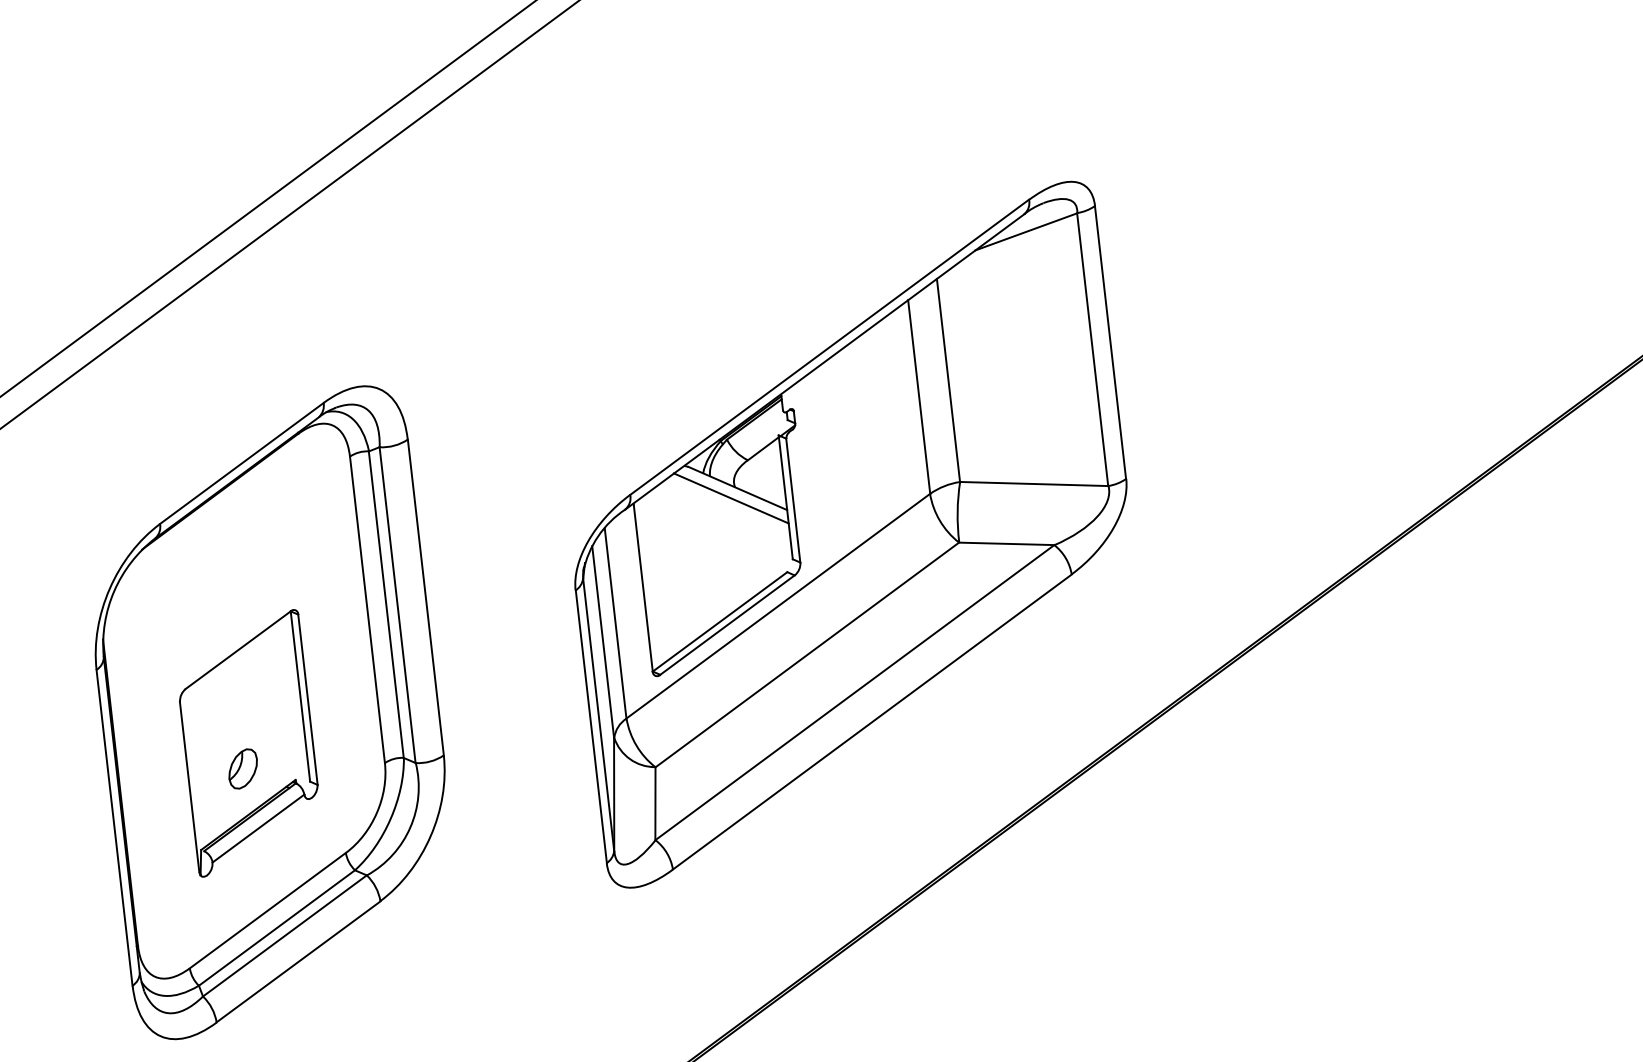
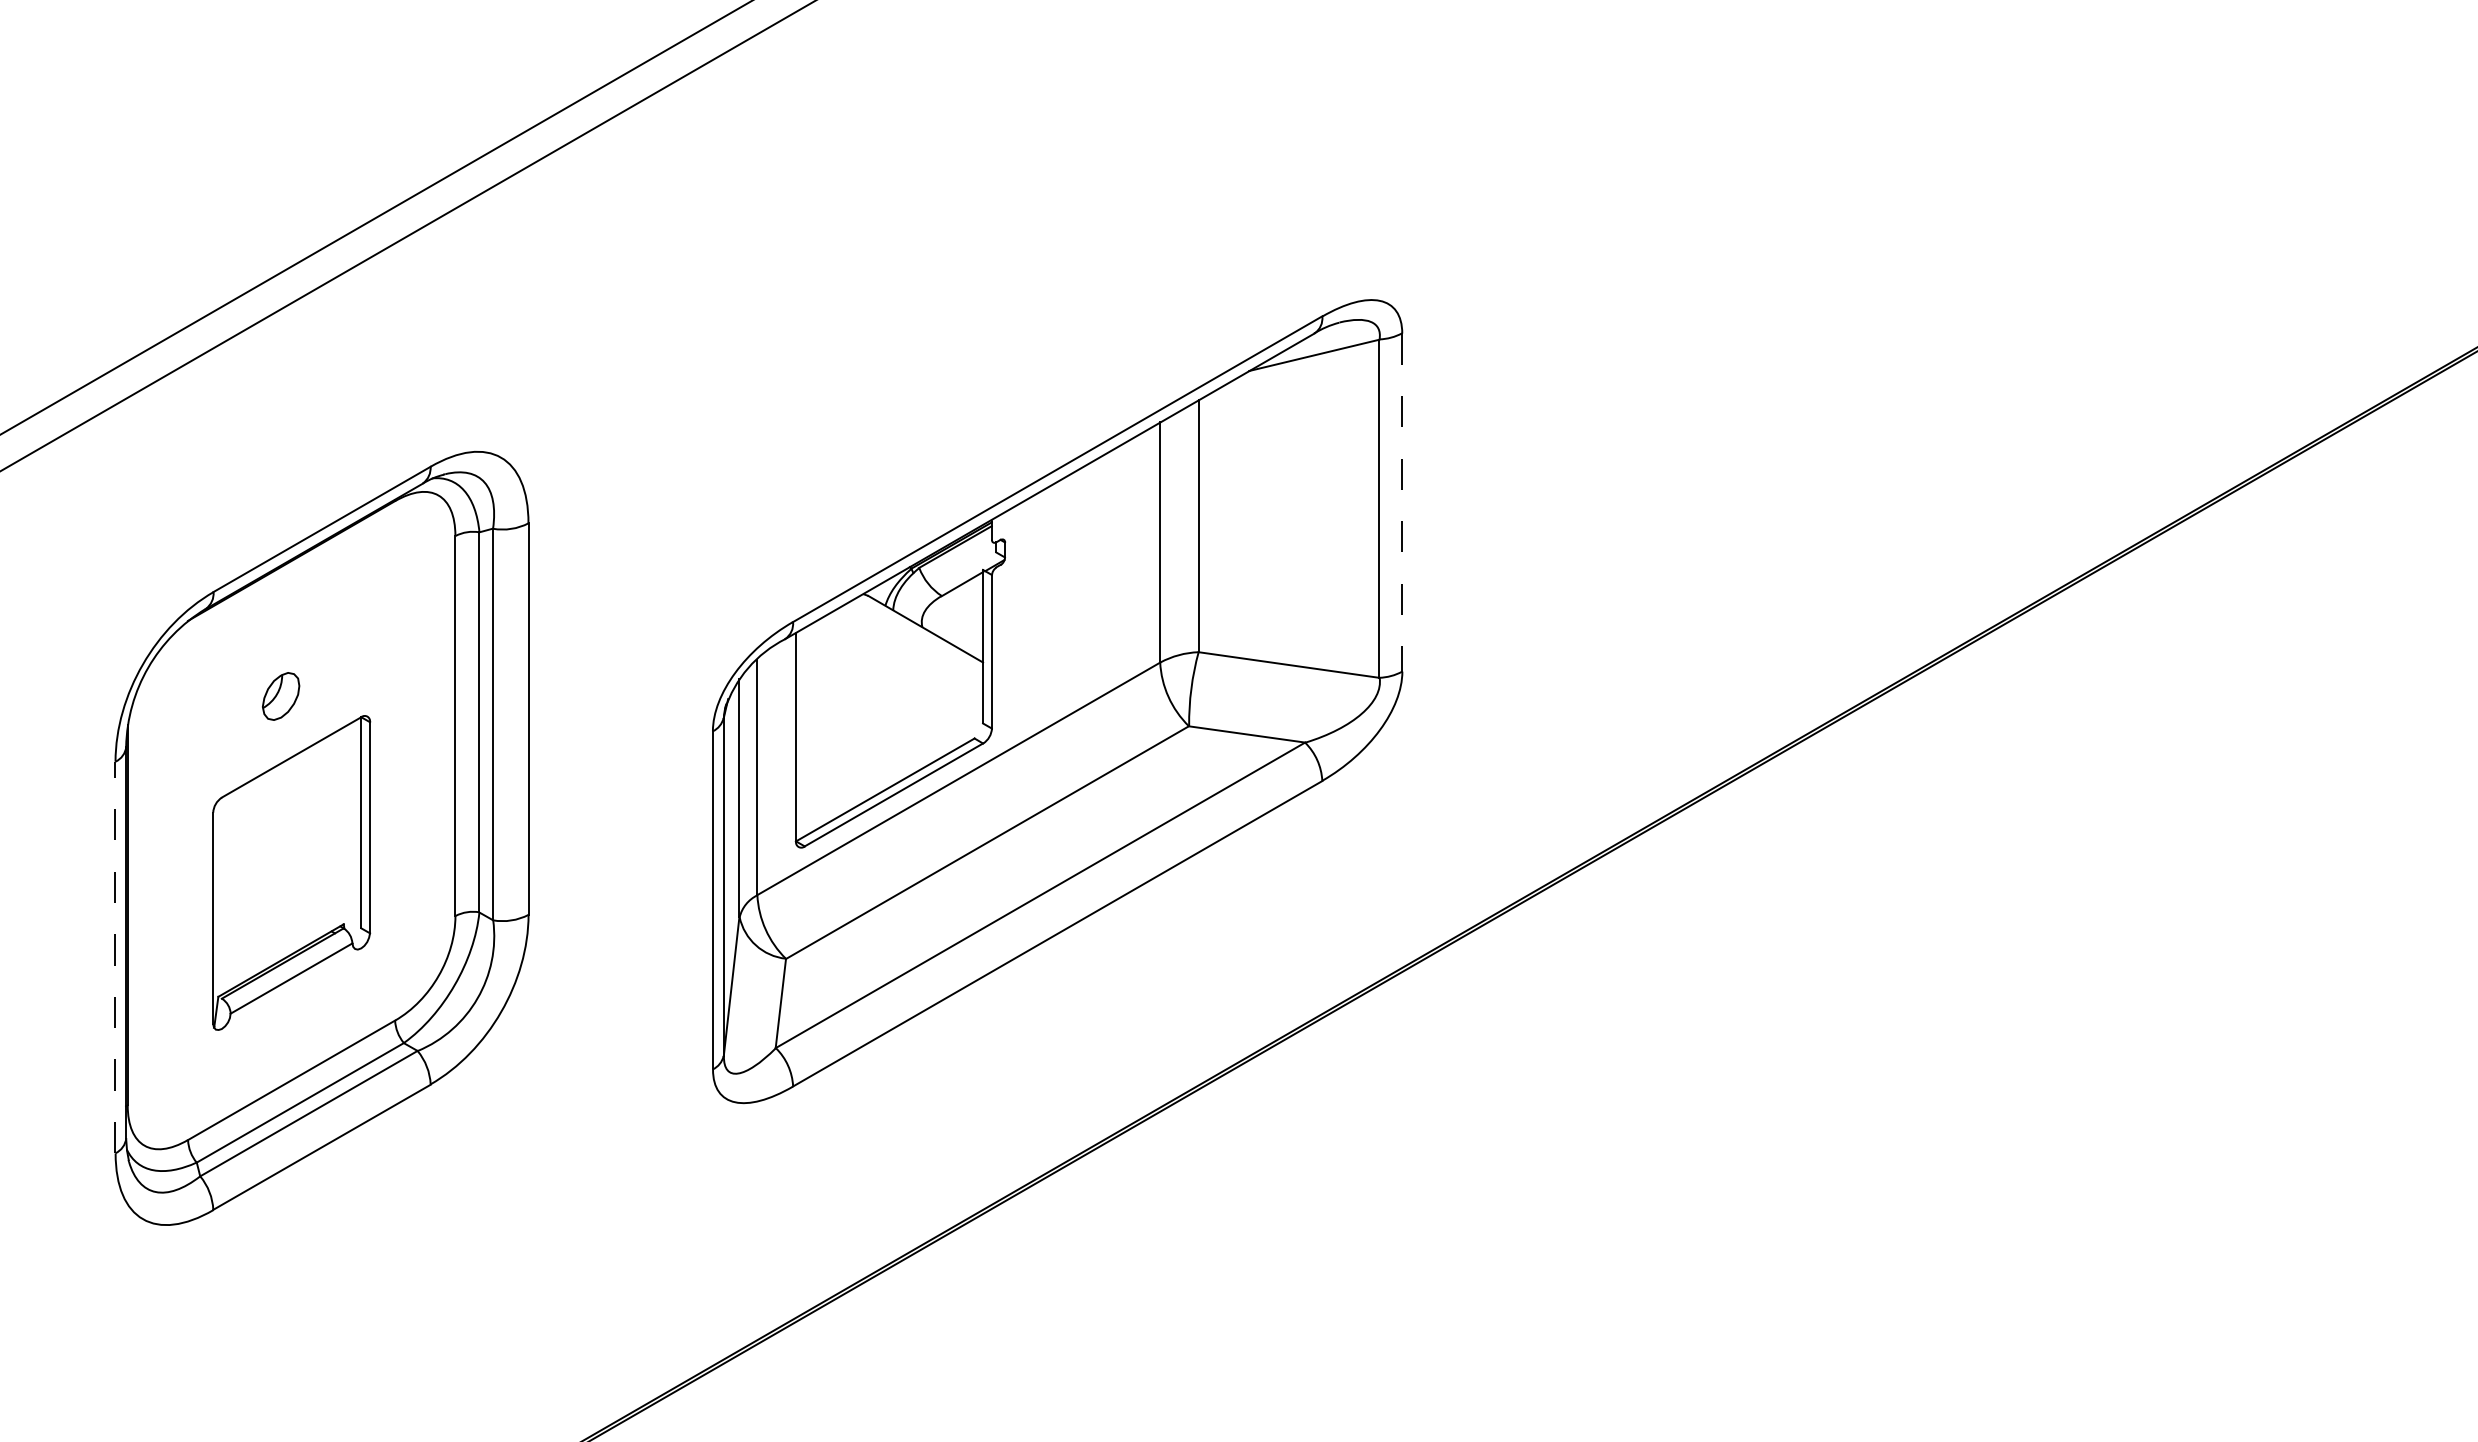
line: (1110, 343) -> (1402, 503), solid -> dashed
line: (731, 498) -> (916, 640), removed
part: (243, 768) -> (281, 696), moved
line: (114, 827) -> (115, 957), solid -> dashed

